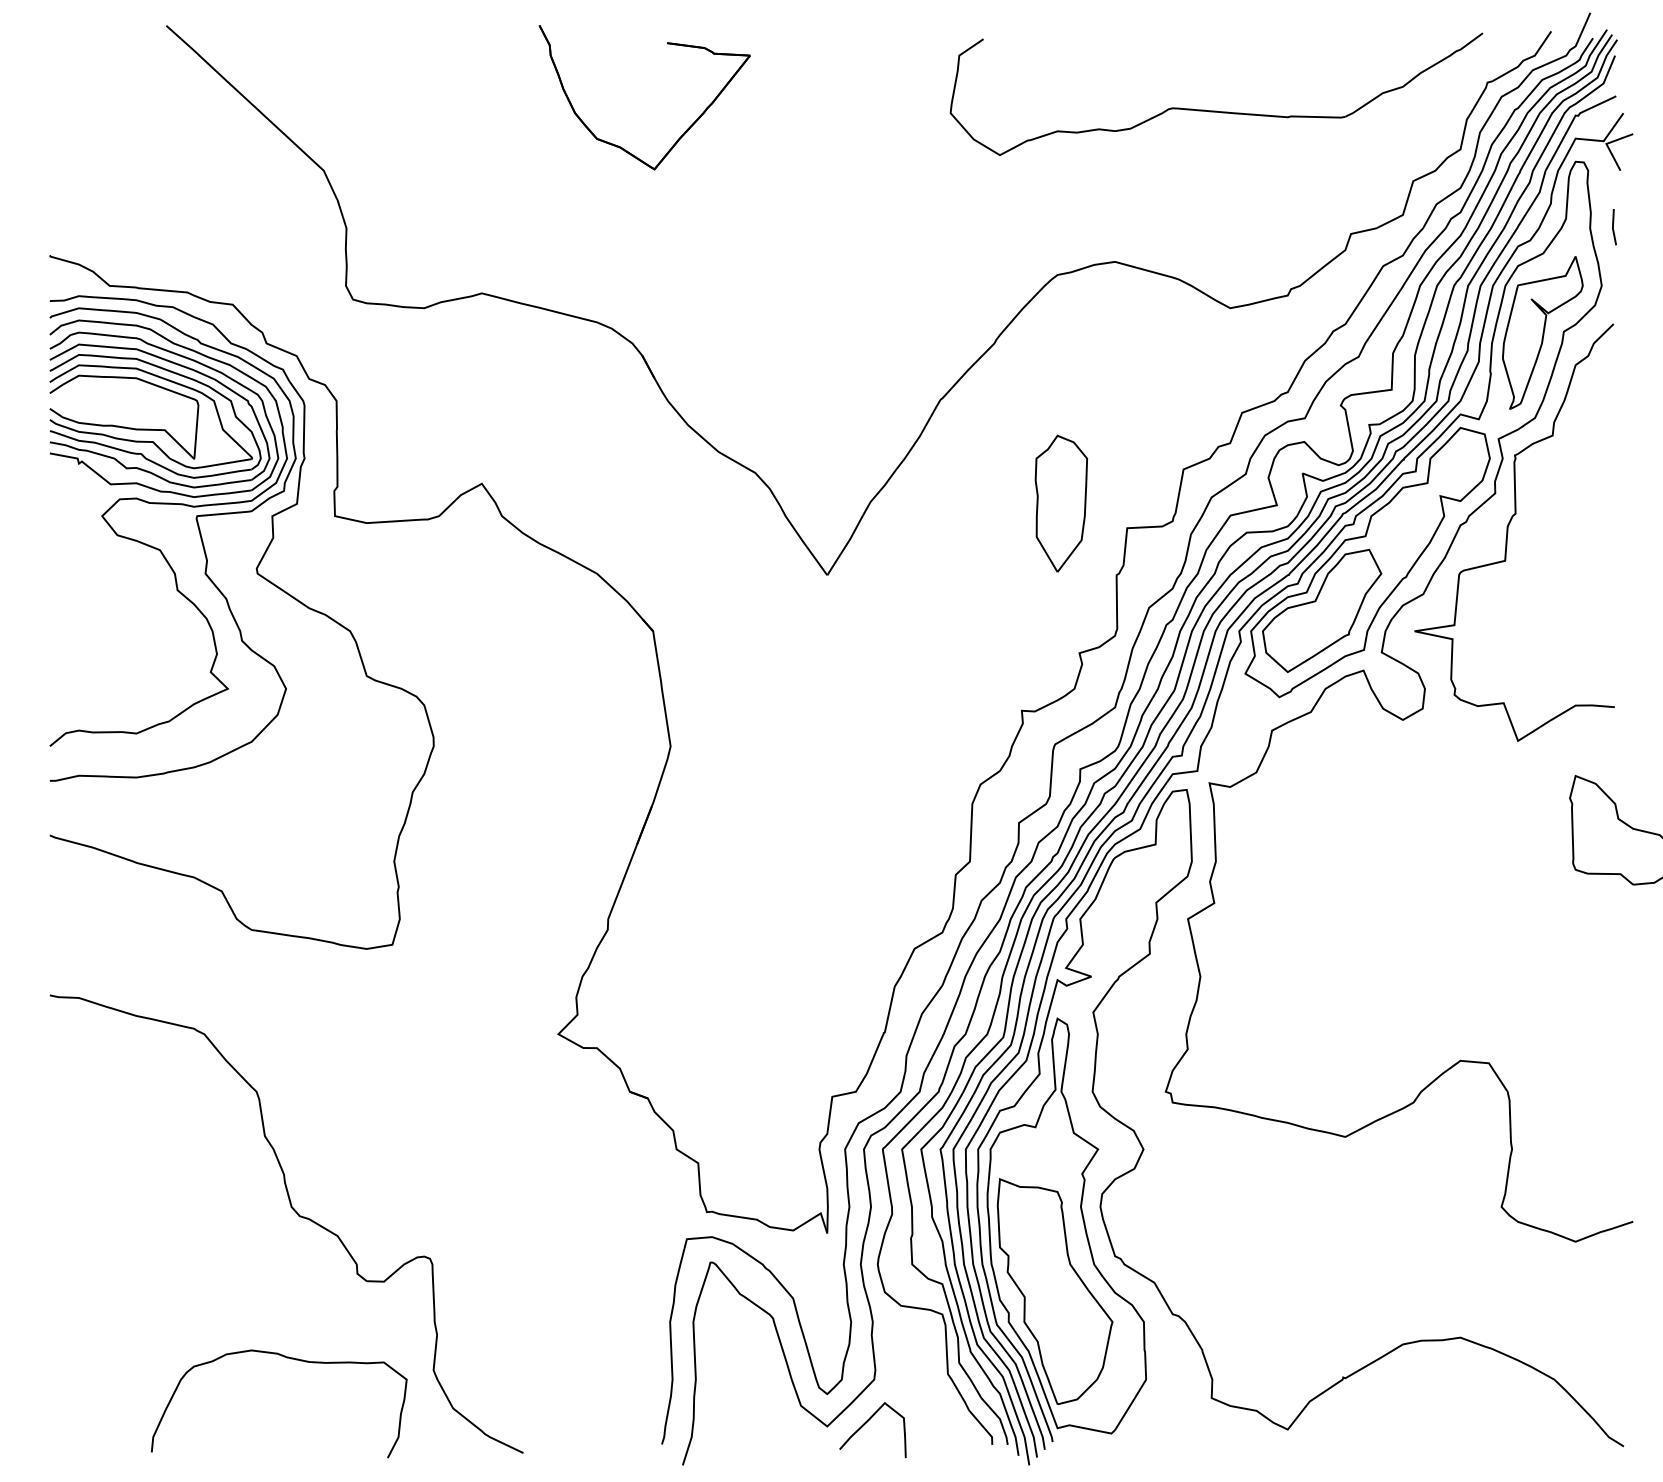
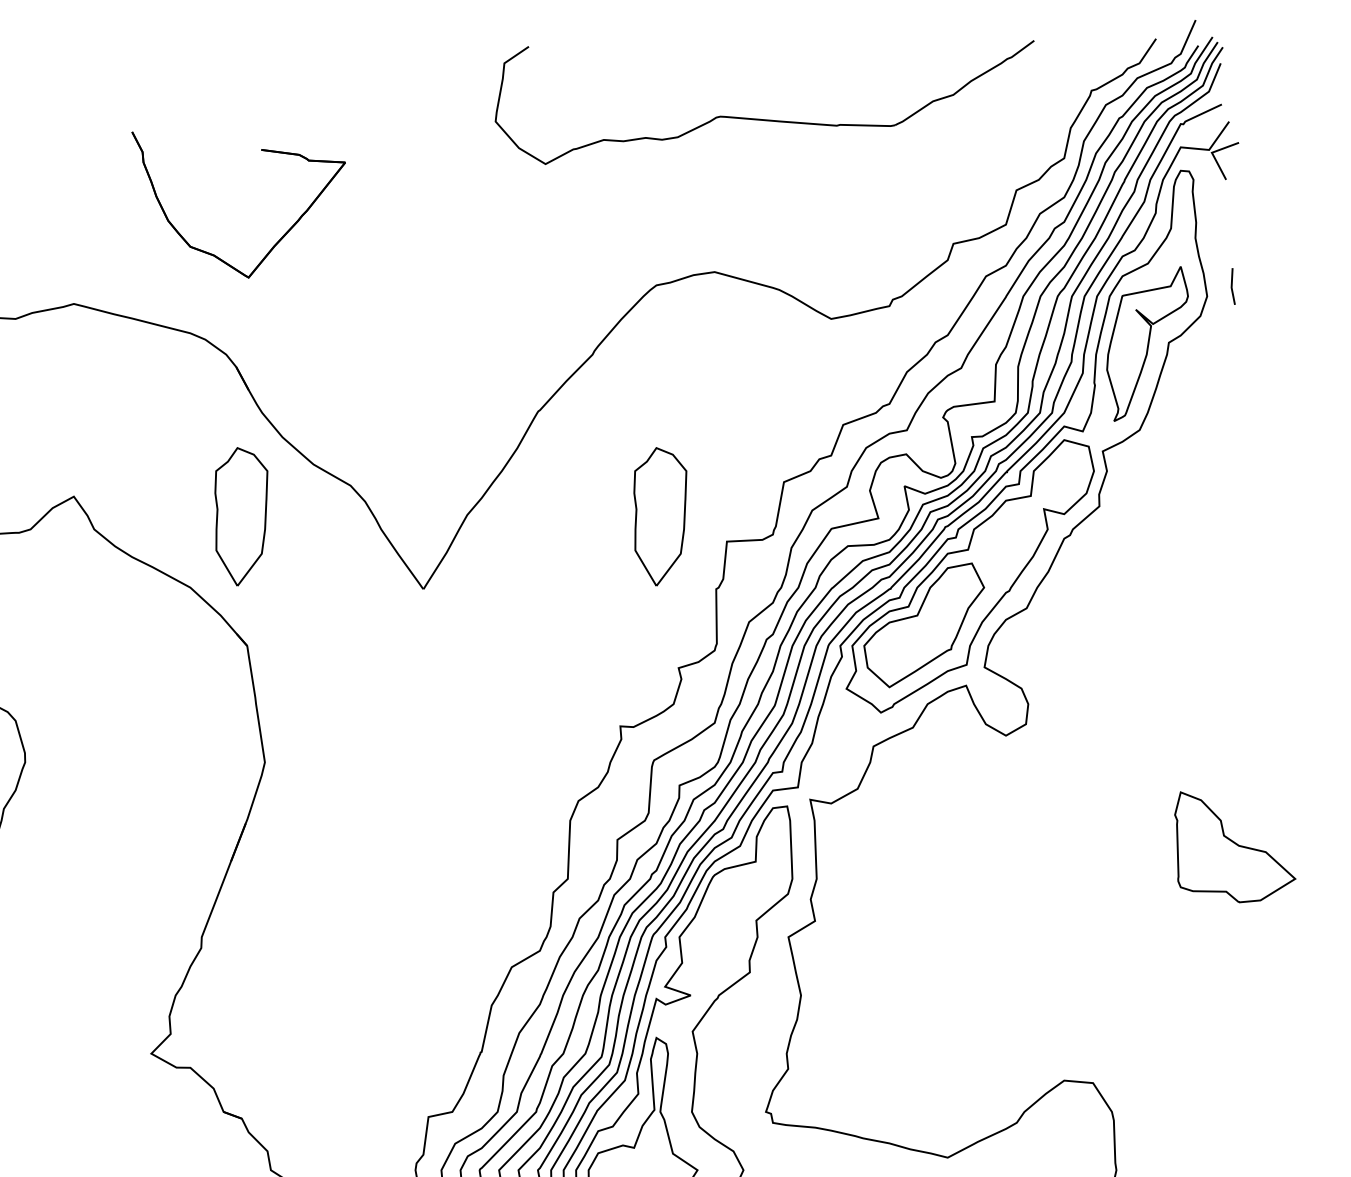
part: (1216, 110) -> (764, 118), moved
part: (685, 130) -> (279, 238), moved
line: (1613, 227) -> (1232, 286), moved
part: (646, 503) -> (240, 516), added
curve: (1508, 532) -> (1112, 545), removed

